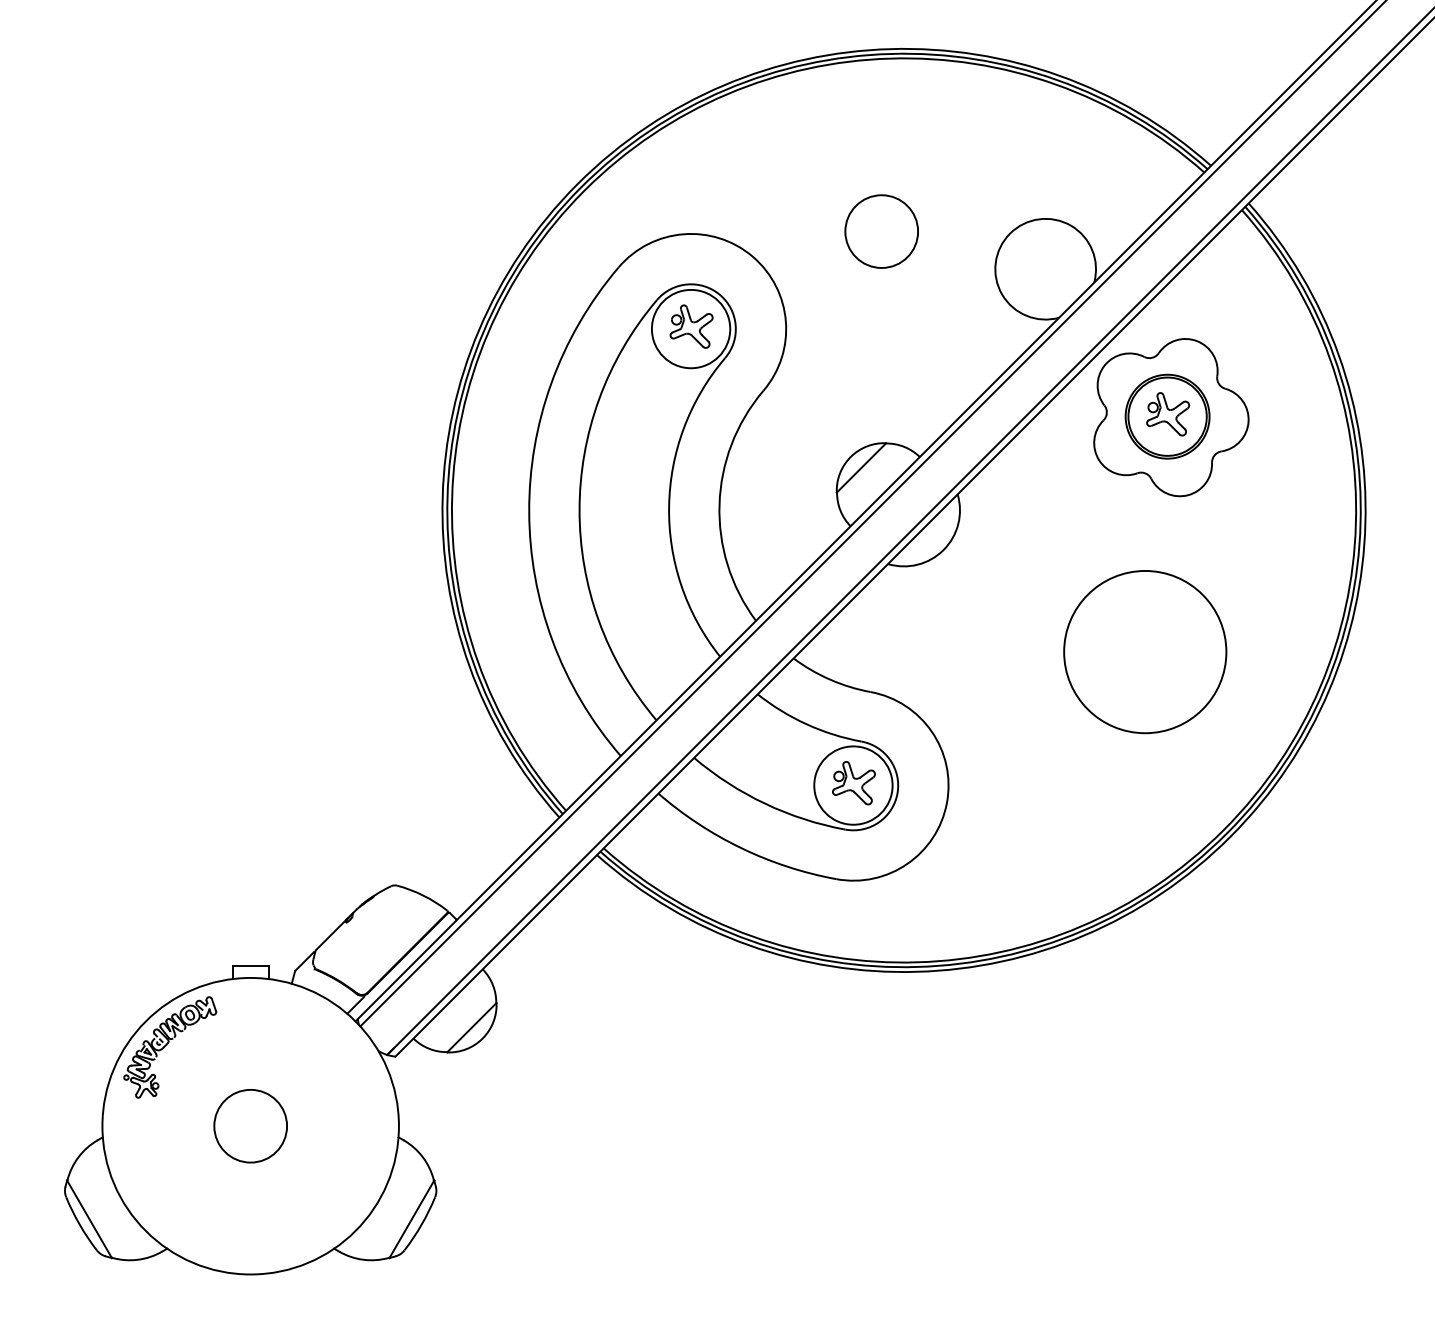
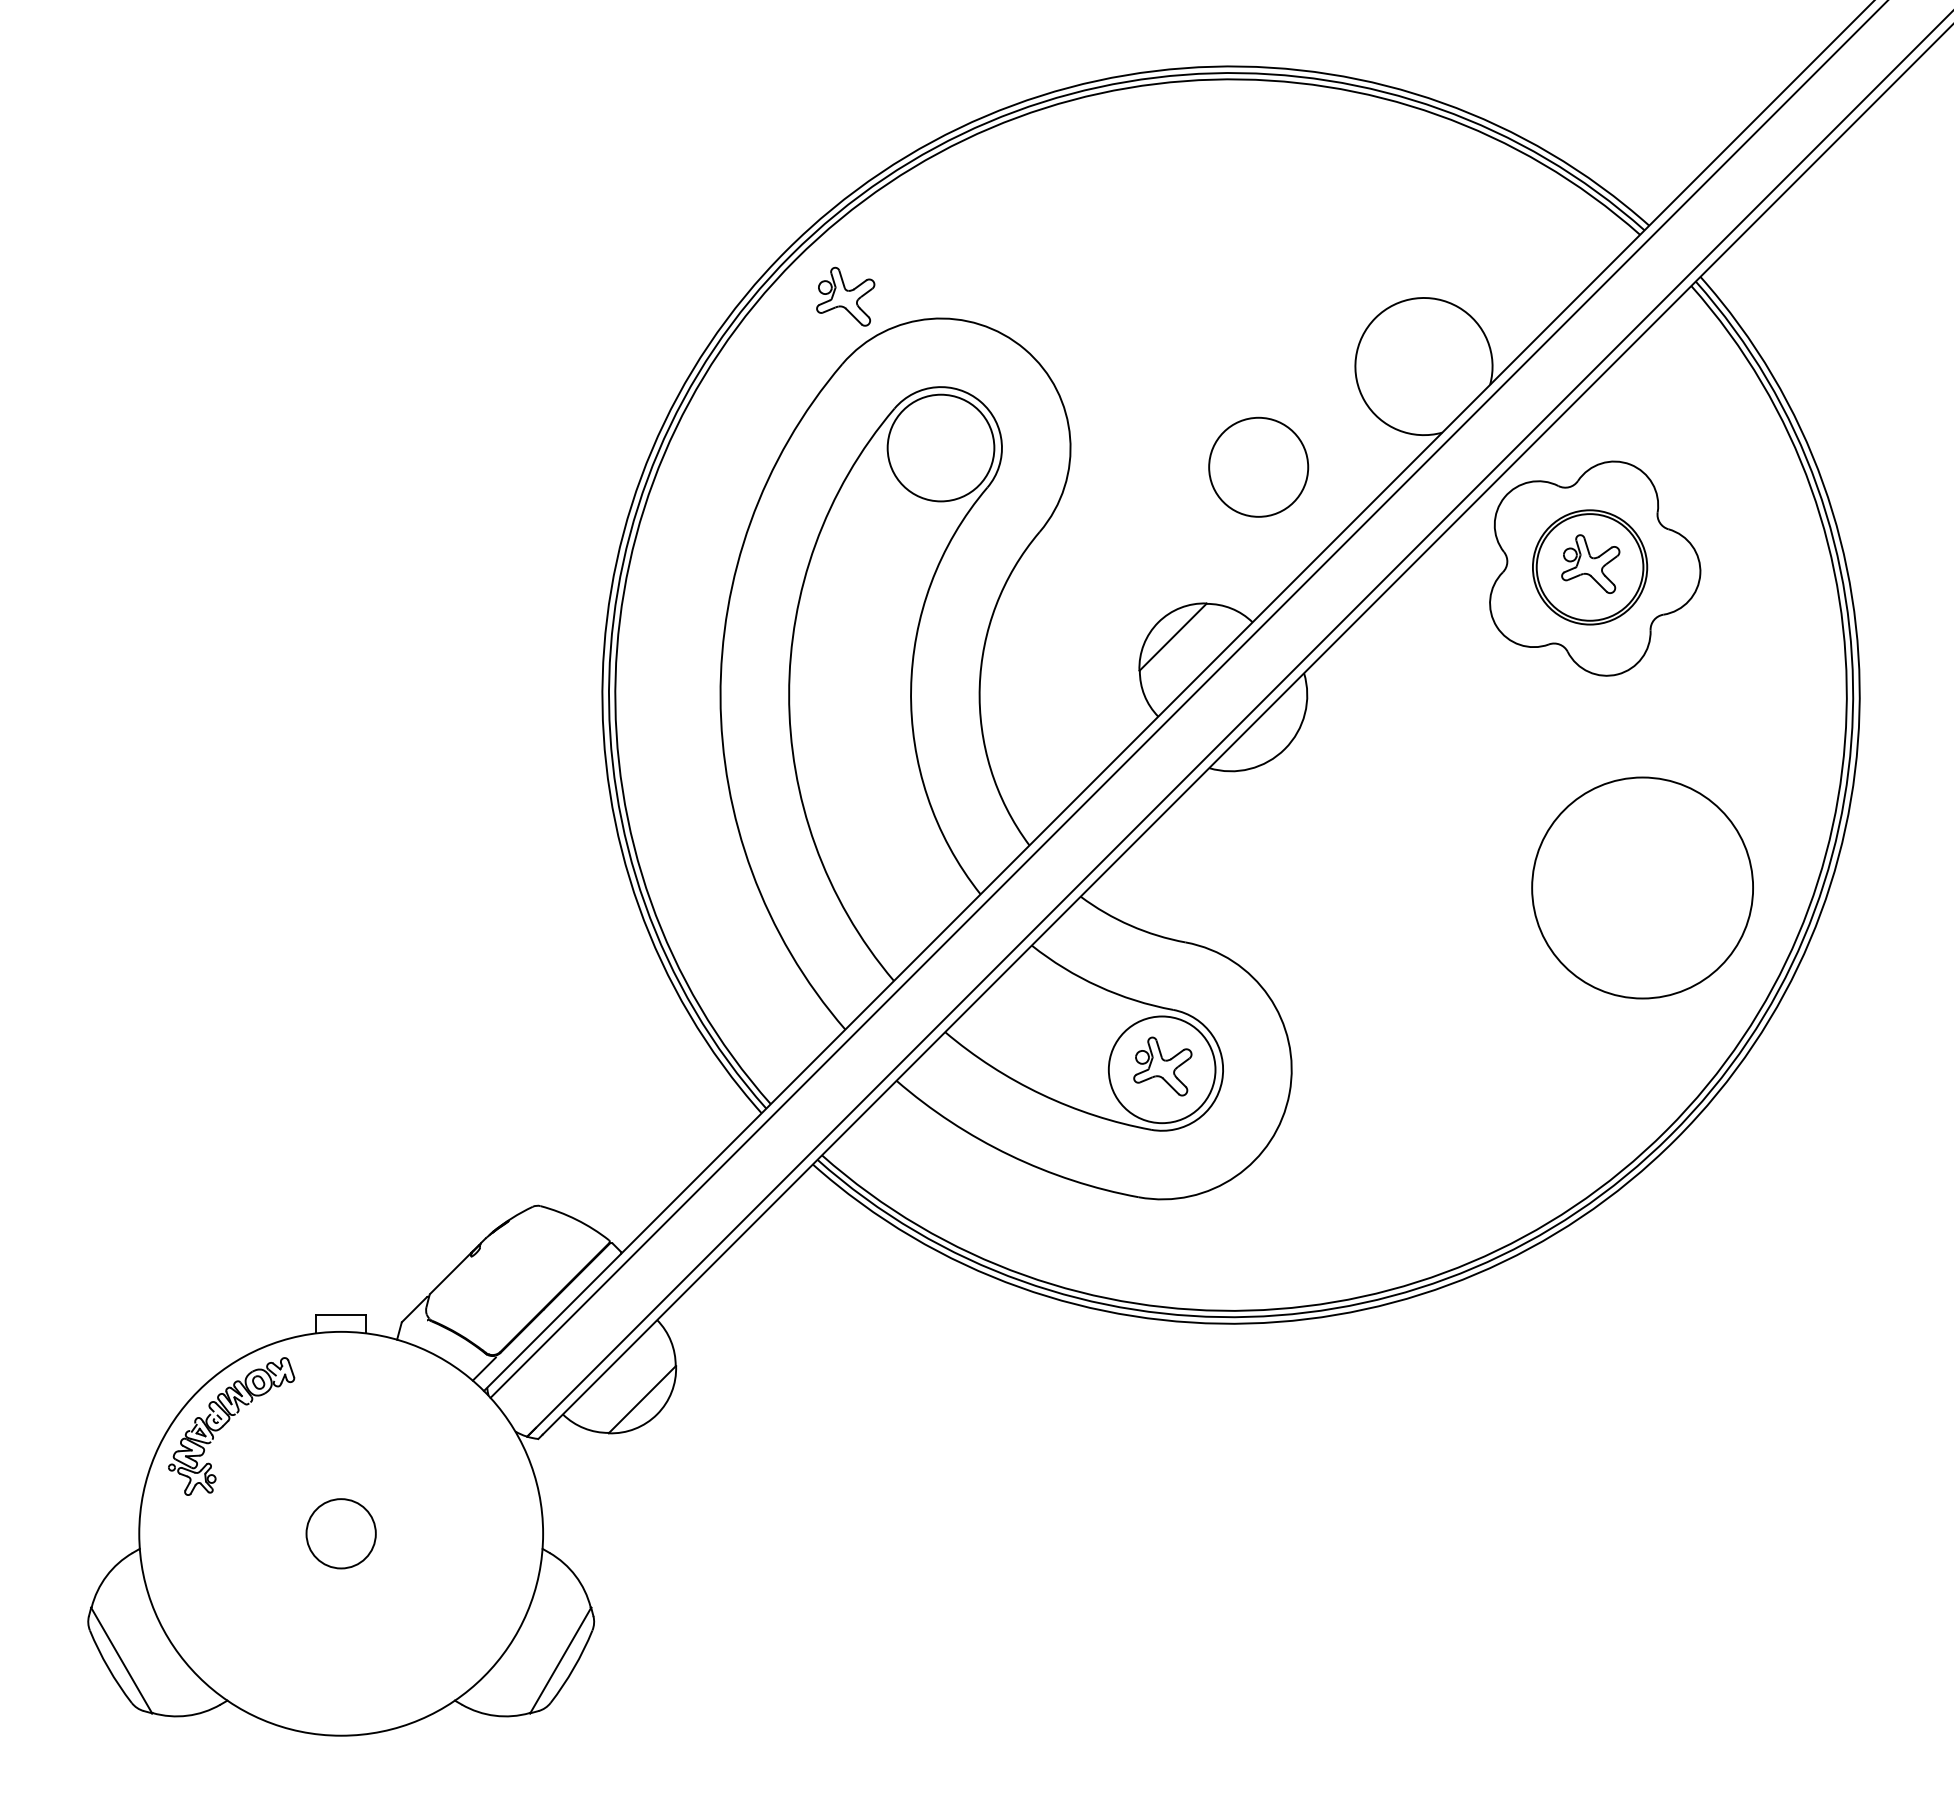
circle: (881, 231) -> (1258, 466), moved
part: (691, 326) -> (845, 296), moved
circle: (1145, 651) -> (1642, 887), moved
circle: (250, 1126) -> (340, 1533), size x0.7

